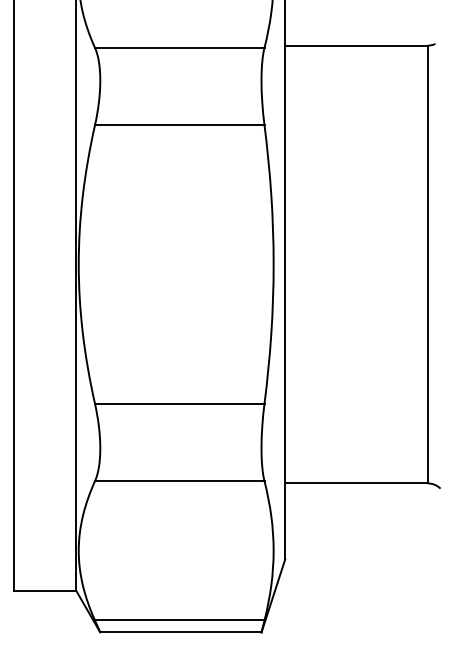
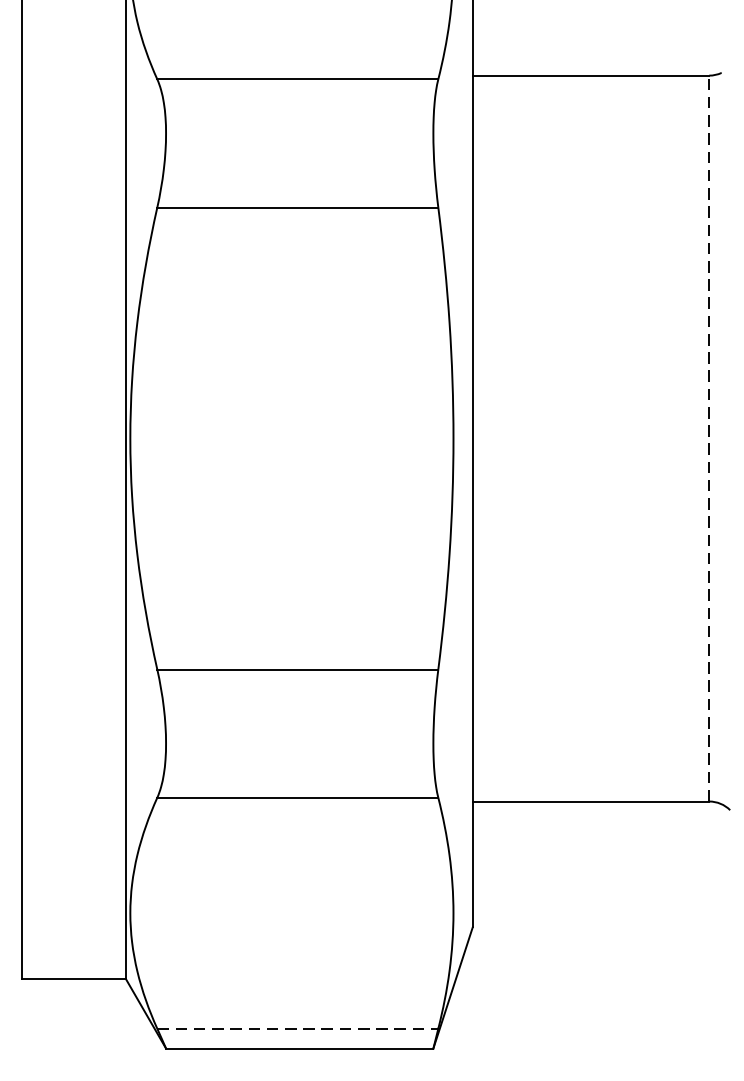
line: (427, 264) -> (708, 438), solid -> dashed
line: (179, 620) -> (297, 1028), solid -> dashed

